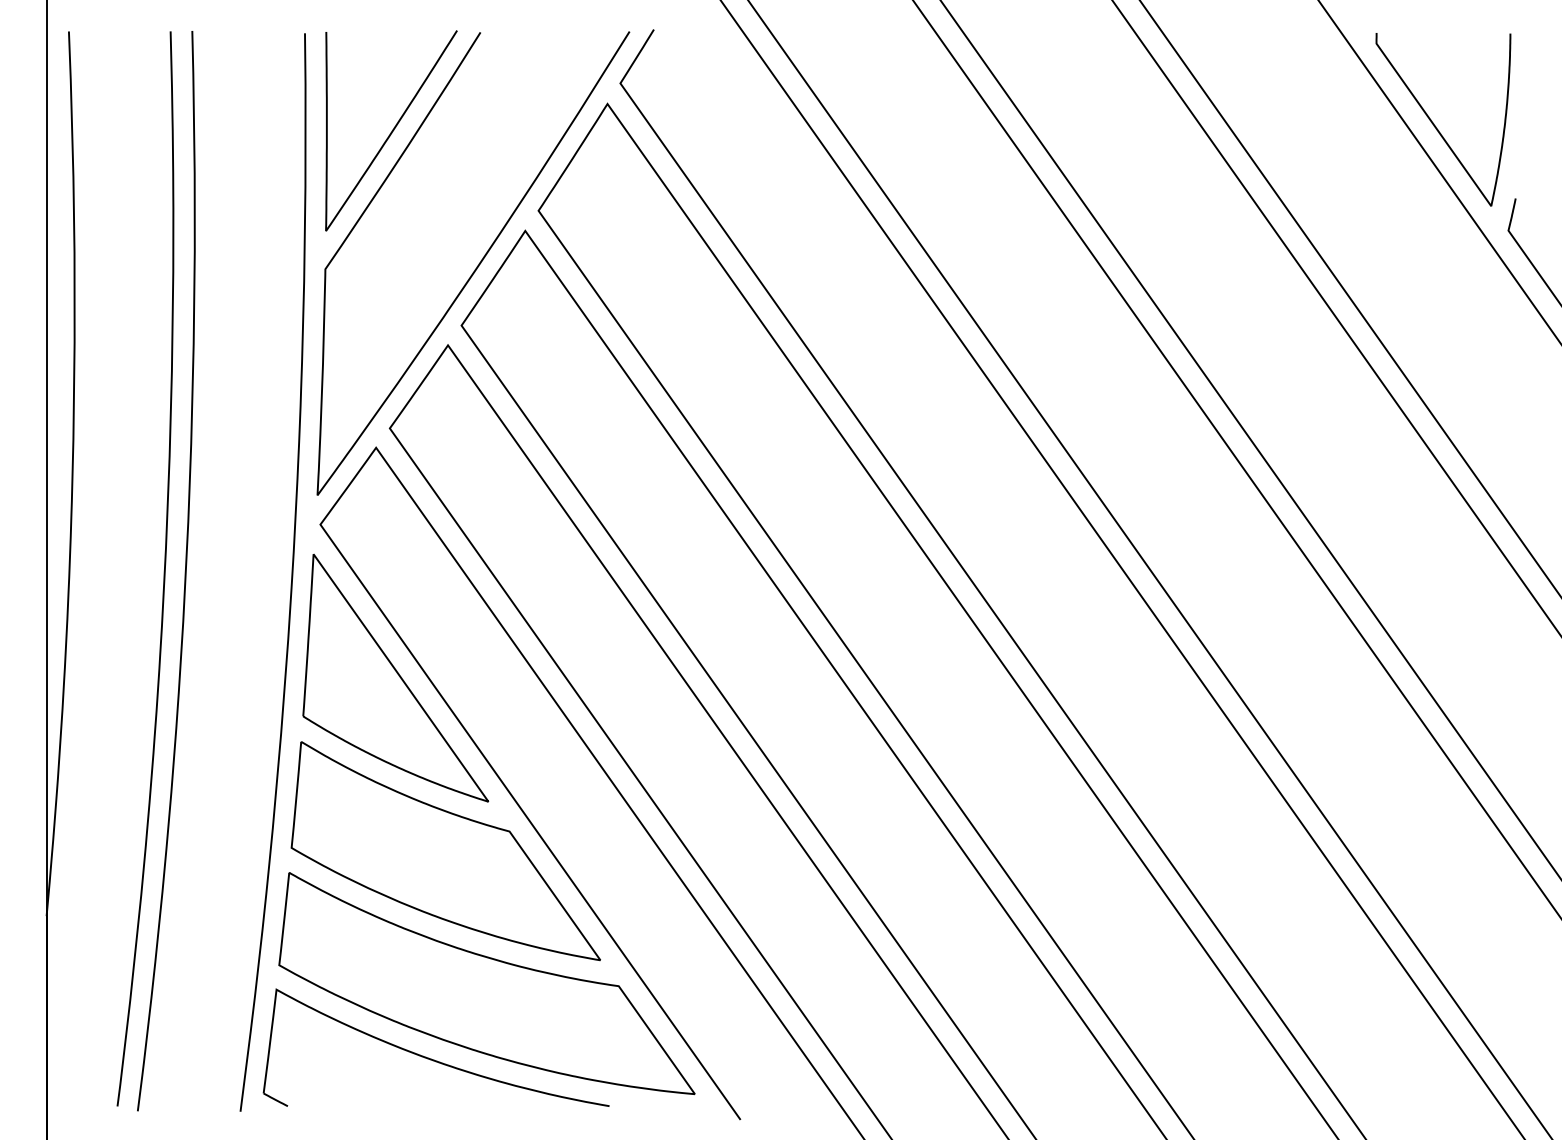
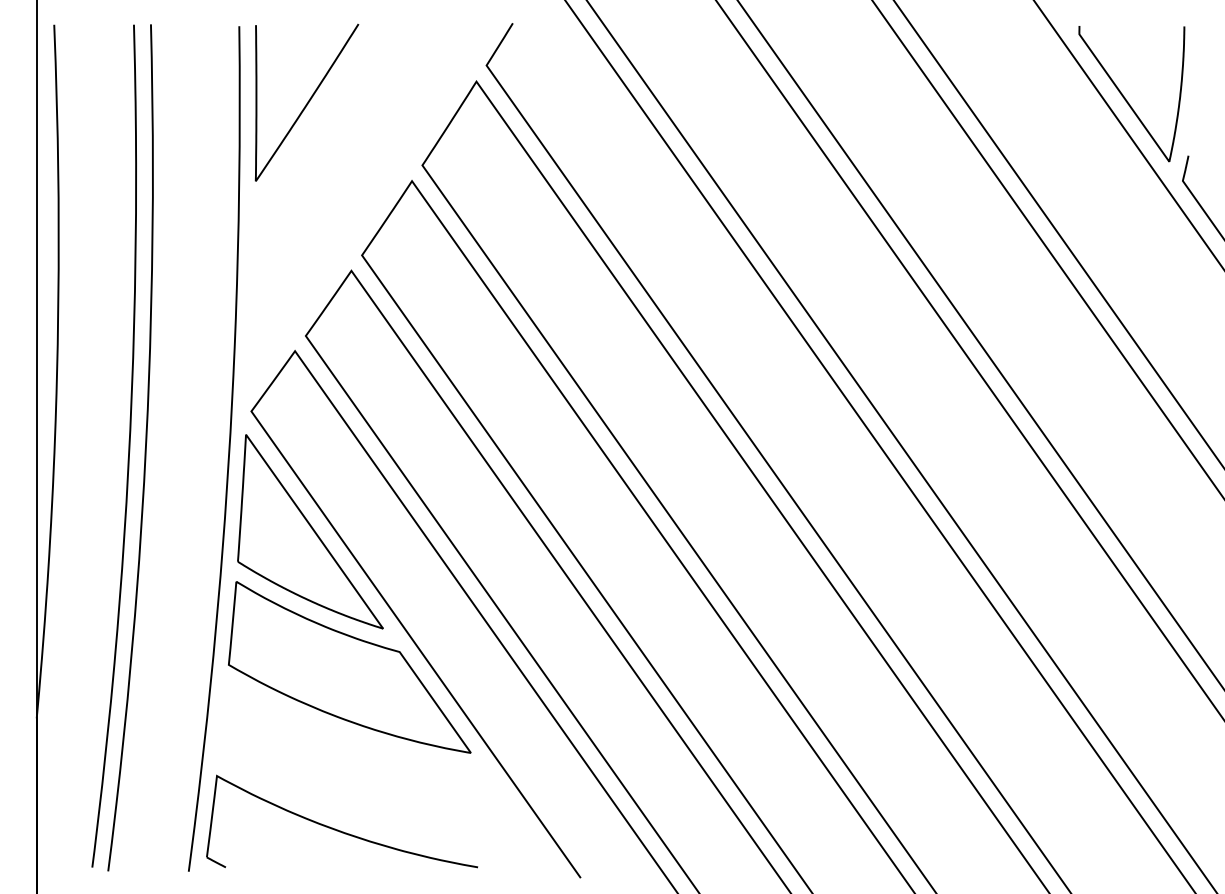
curve: (477, 264) -> (374, 207), removed
part: (486, 982) -> (381, 770), removed

